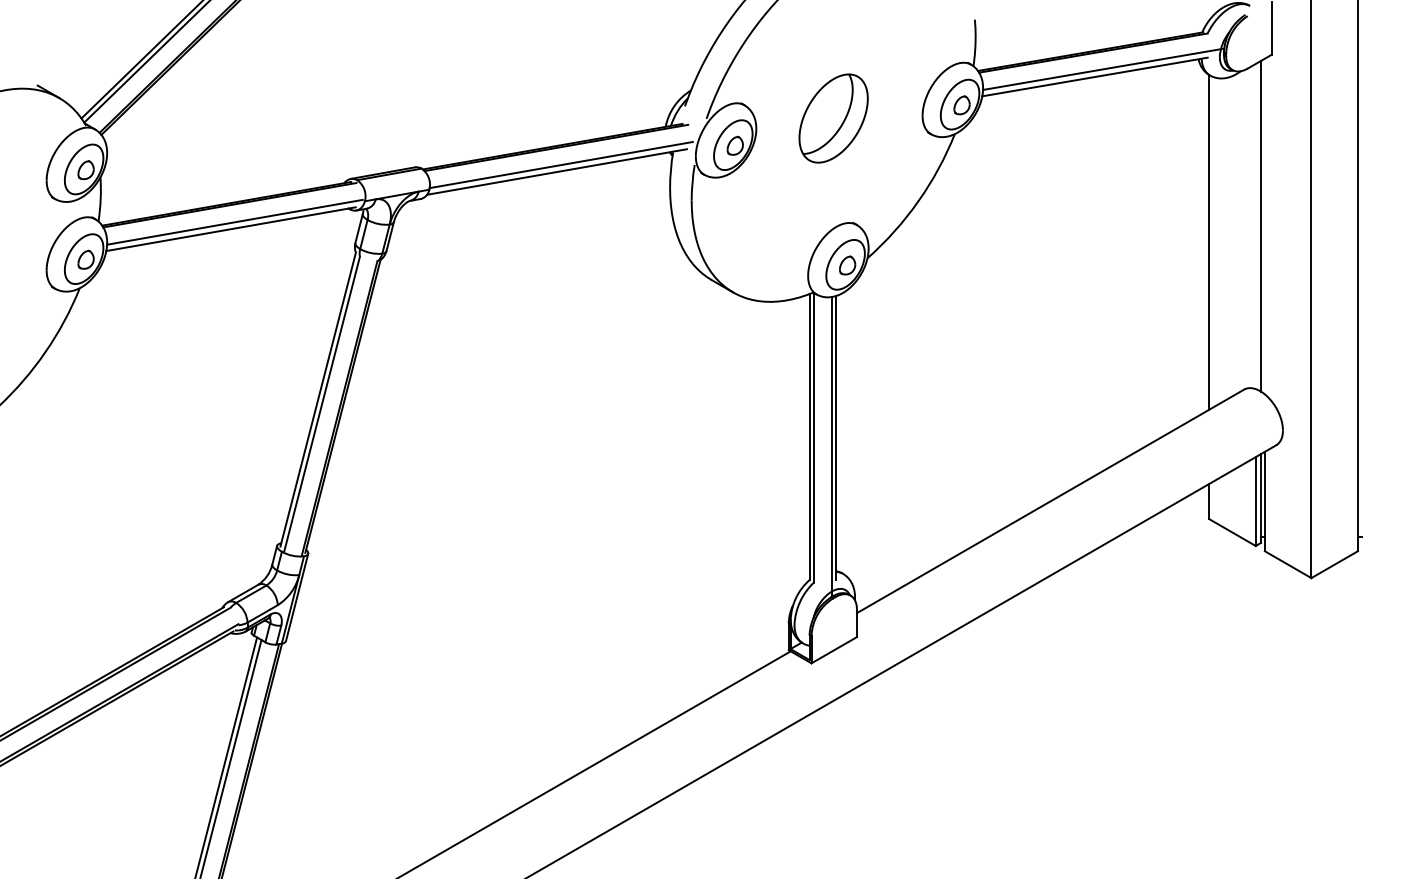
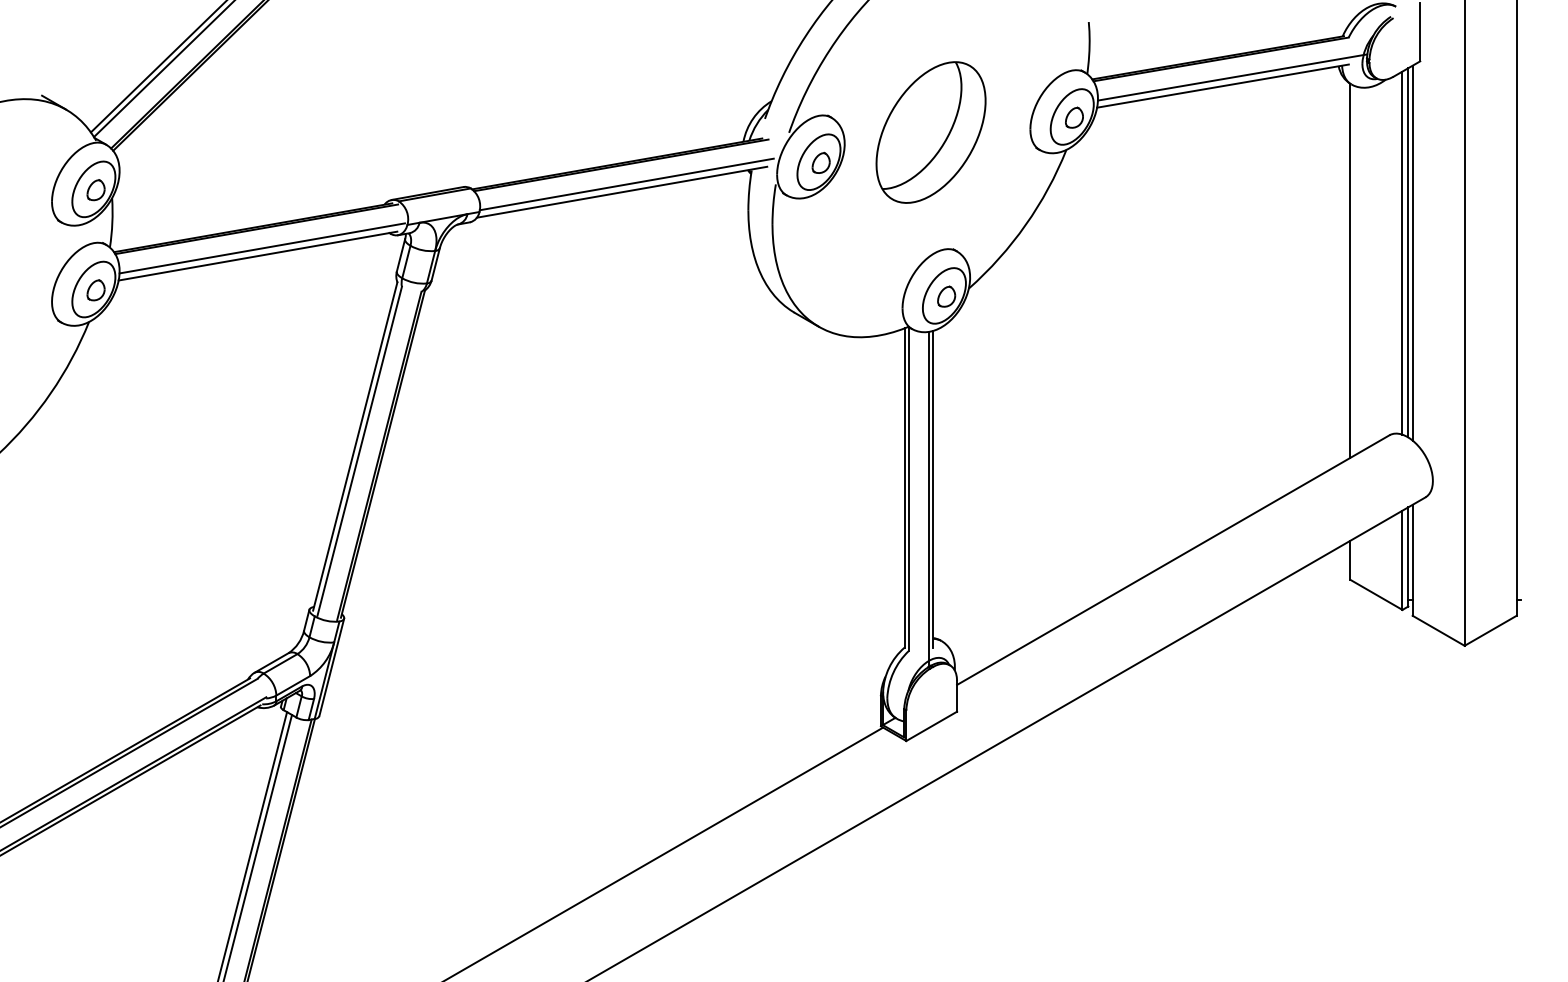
part: (833, 118) -> (930, 132), size x1.43
line: (1255, 225) -> (1402, 252), added
line: (1264, 225) -> (1412, 252), added

